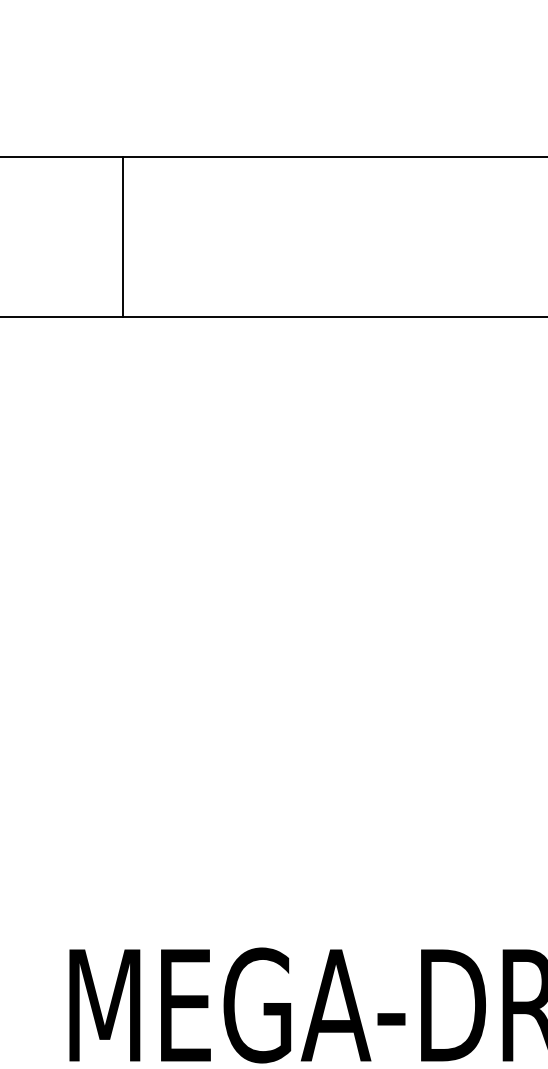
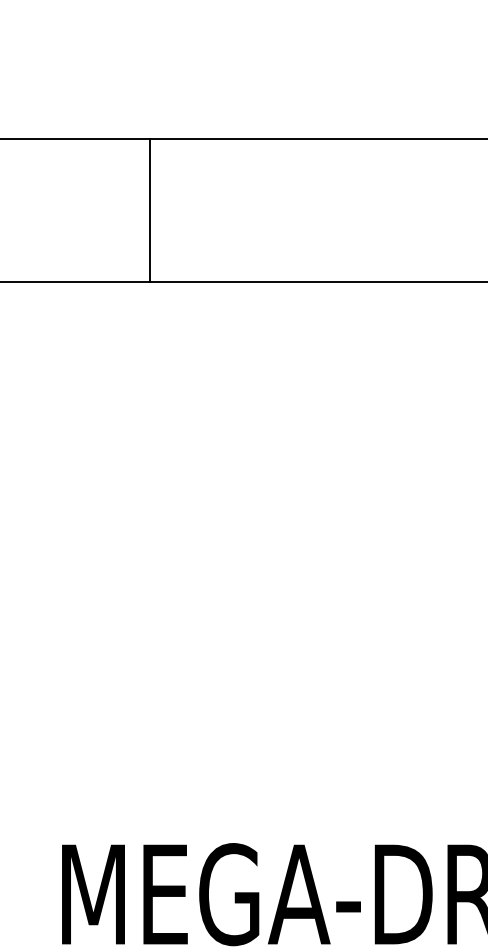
line: (122, 236) -> (149, 210), moved

